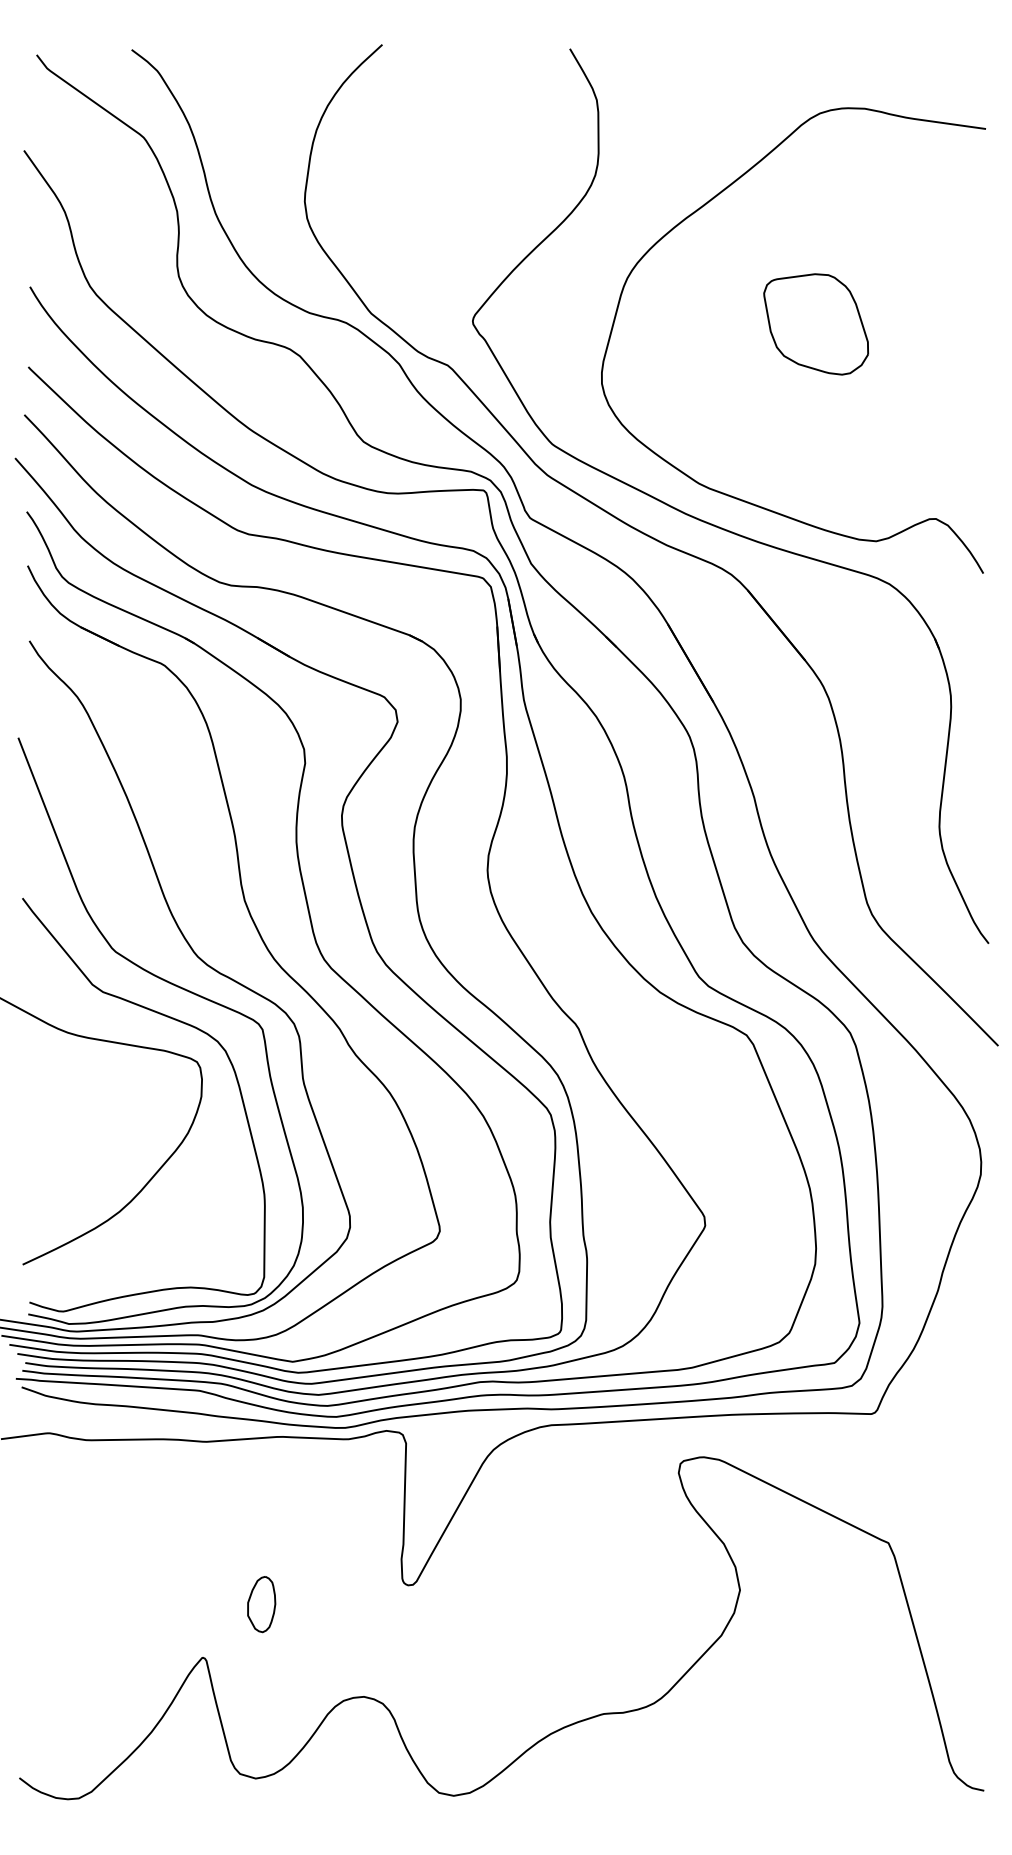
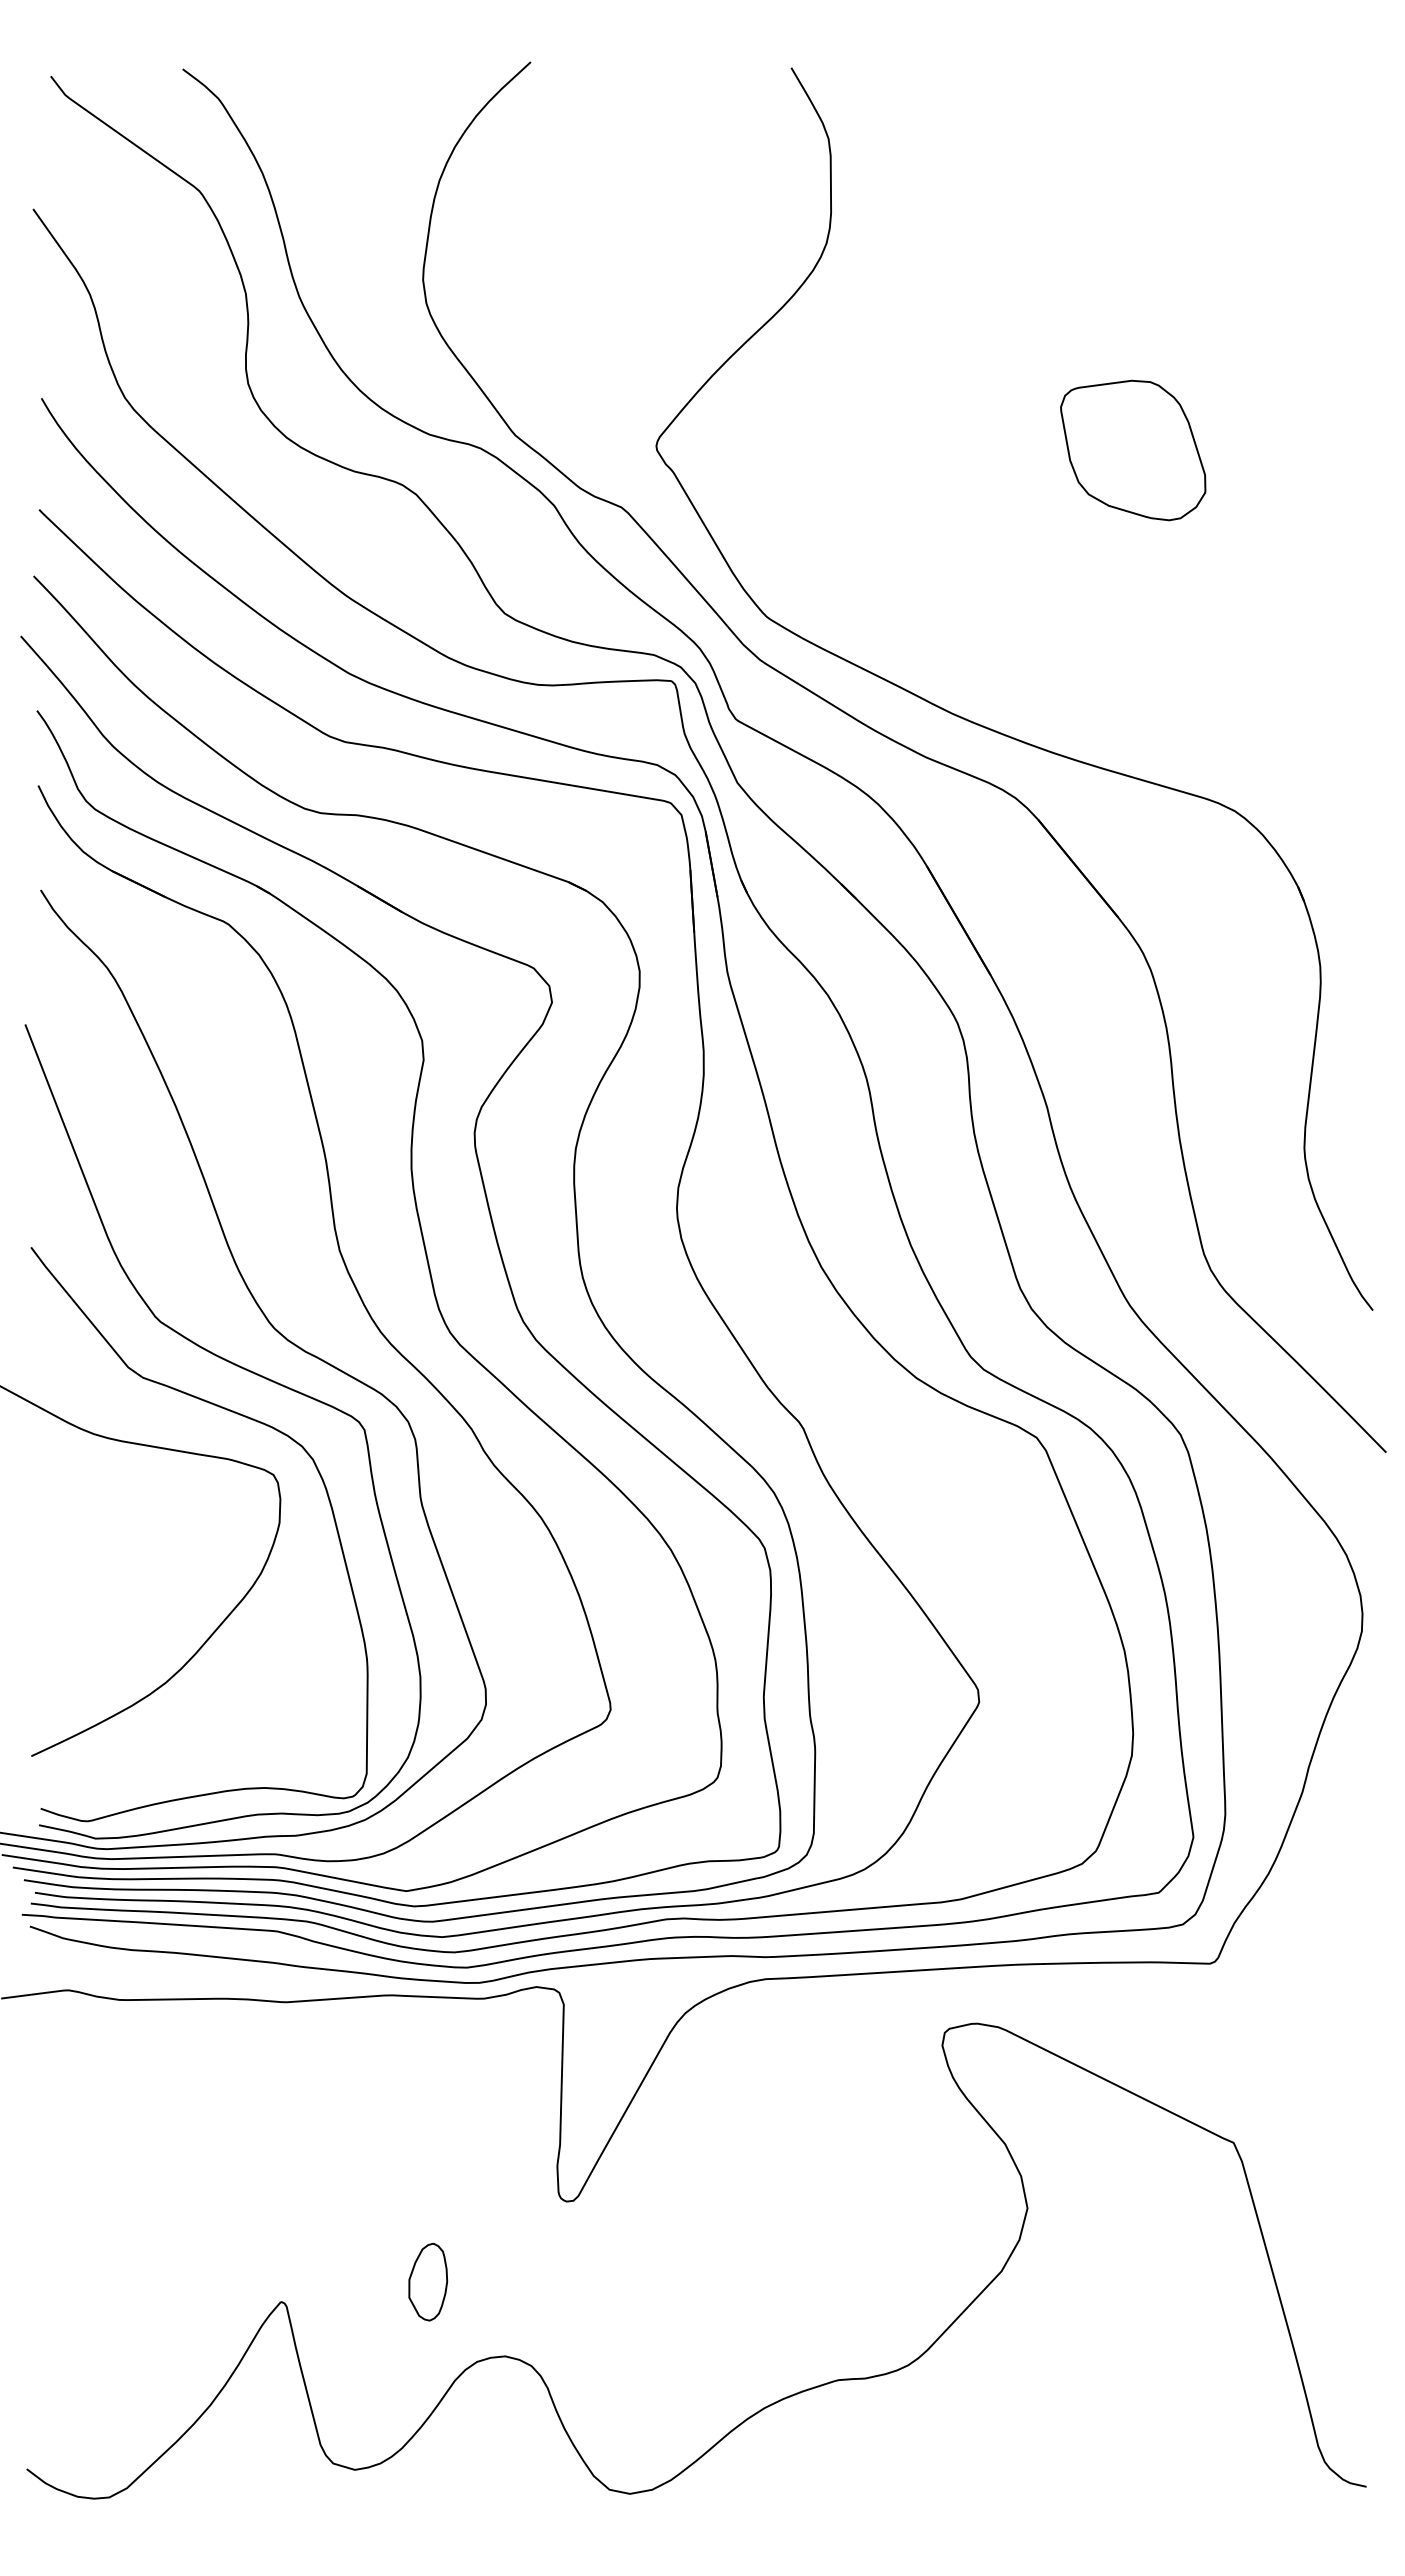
curve: (698, 210) -> (969, 292), removed
part: (261, 1604) -> (428, 2281), moved

